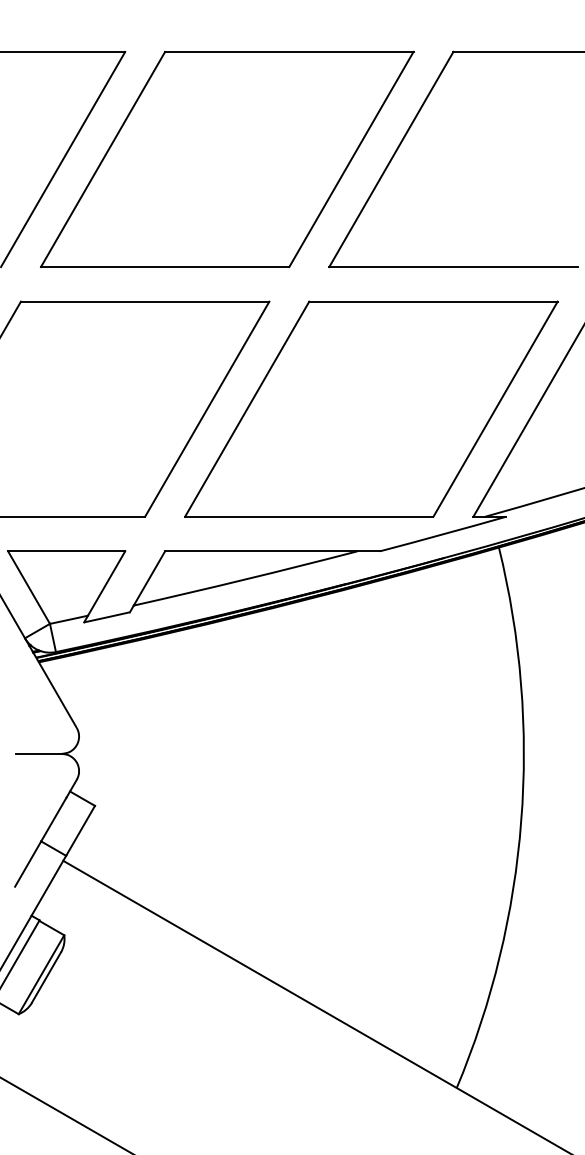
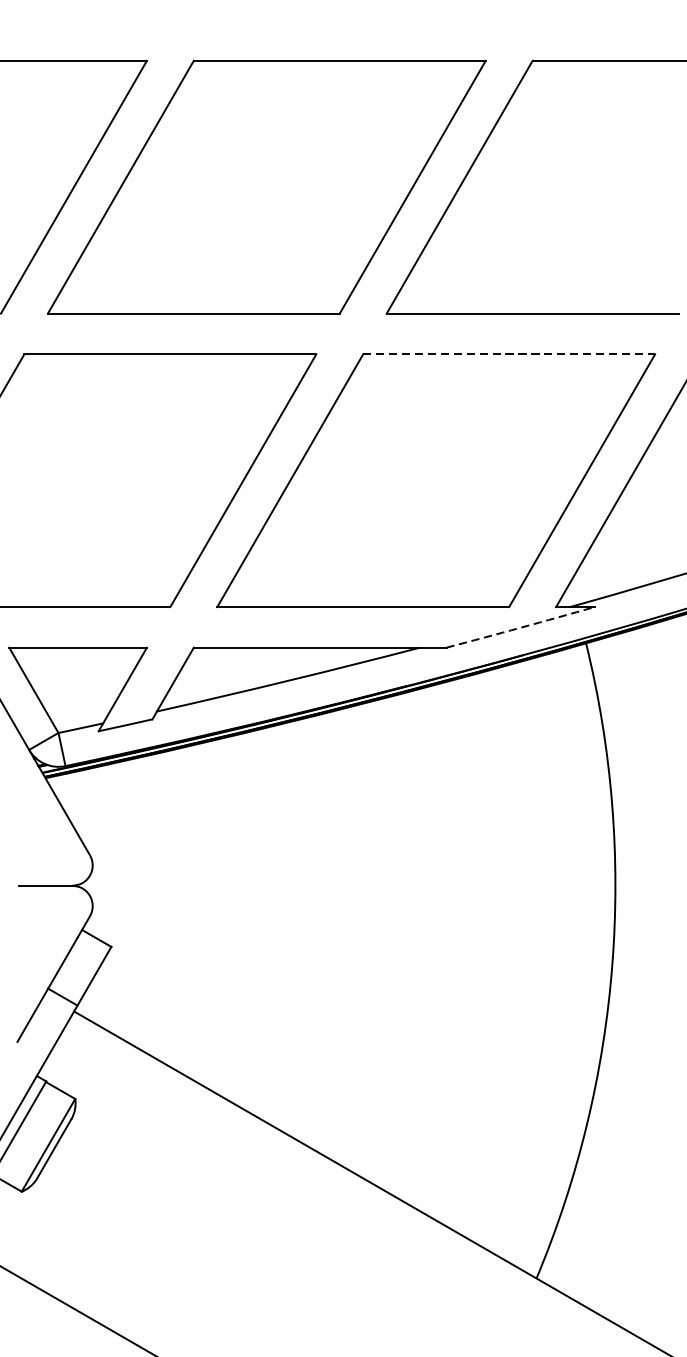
line: (433, 301) -> (509, 354), solid -> dashed
arc: (443, 534) -> (520, 627), solid -> dashed

